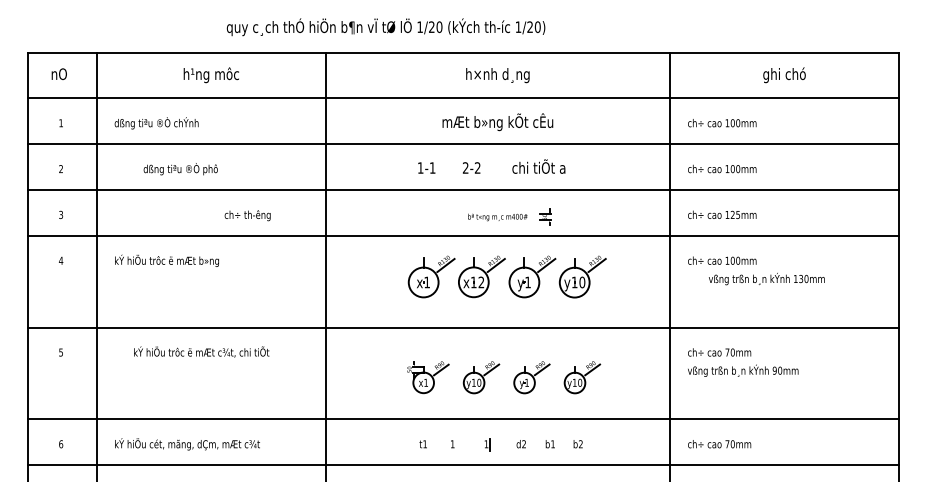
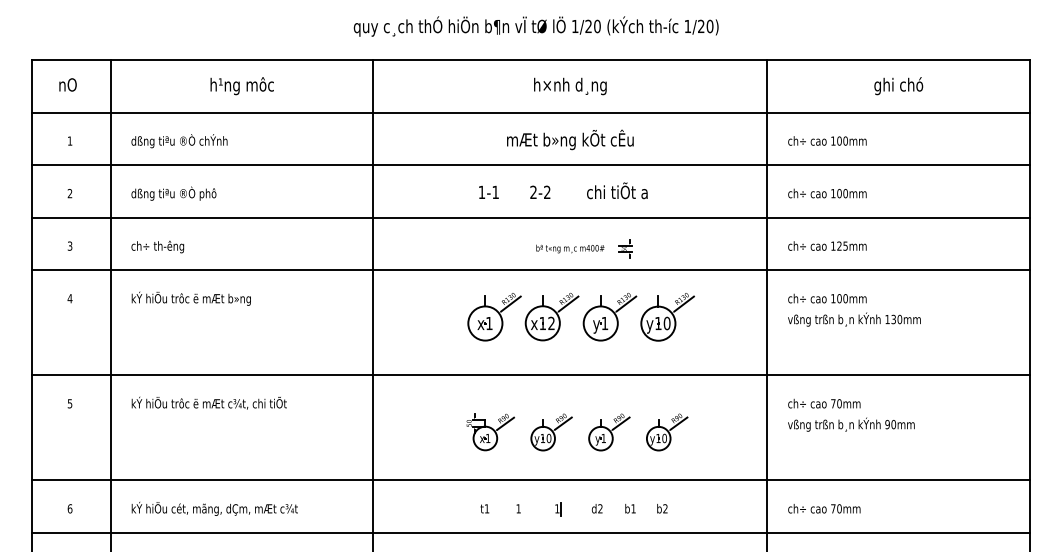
text: (385, 27) -> (535, 26), moved
text: (180, 169) -> (173, 194), moved
text: (247, 215) -> (157, 246), moved
text: (766, 279) -> (854, 320), moved
text: (201, 351) -> (209, 402), moved

